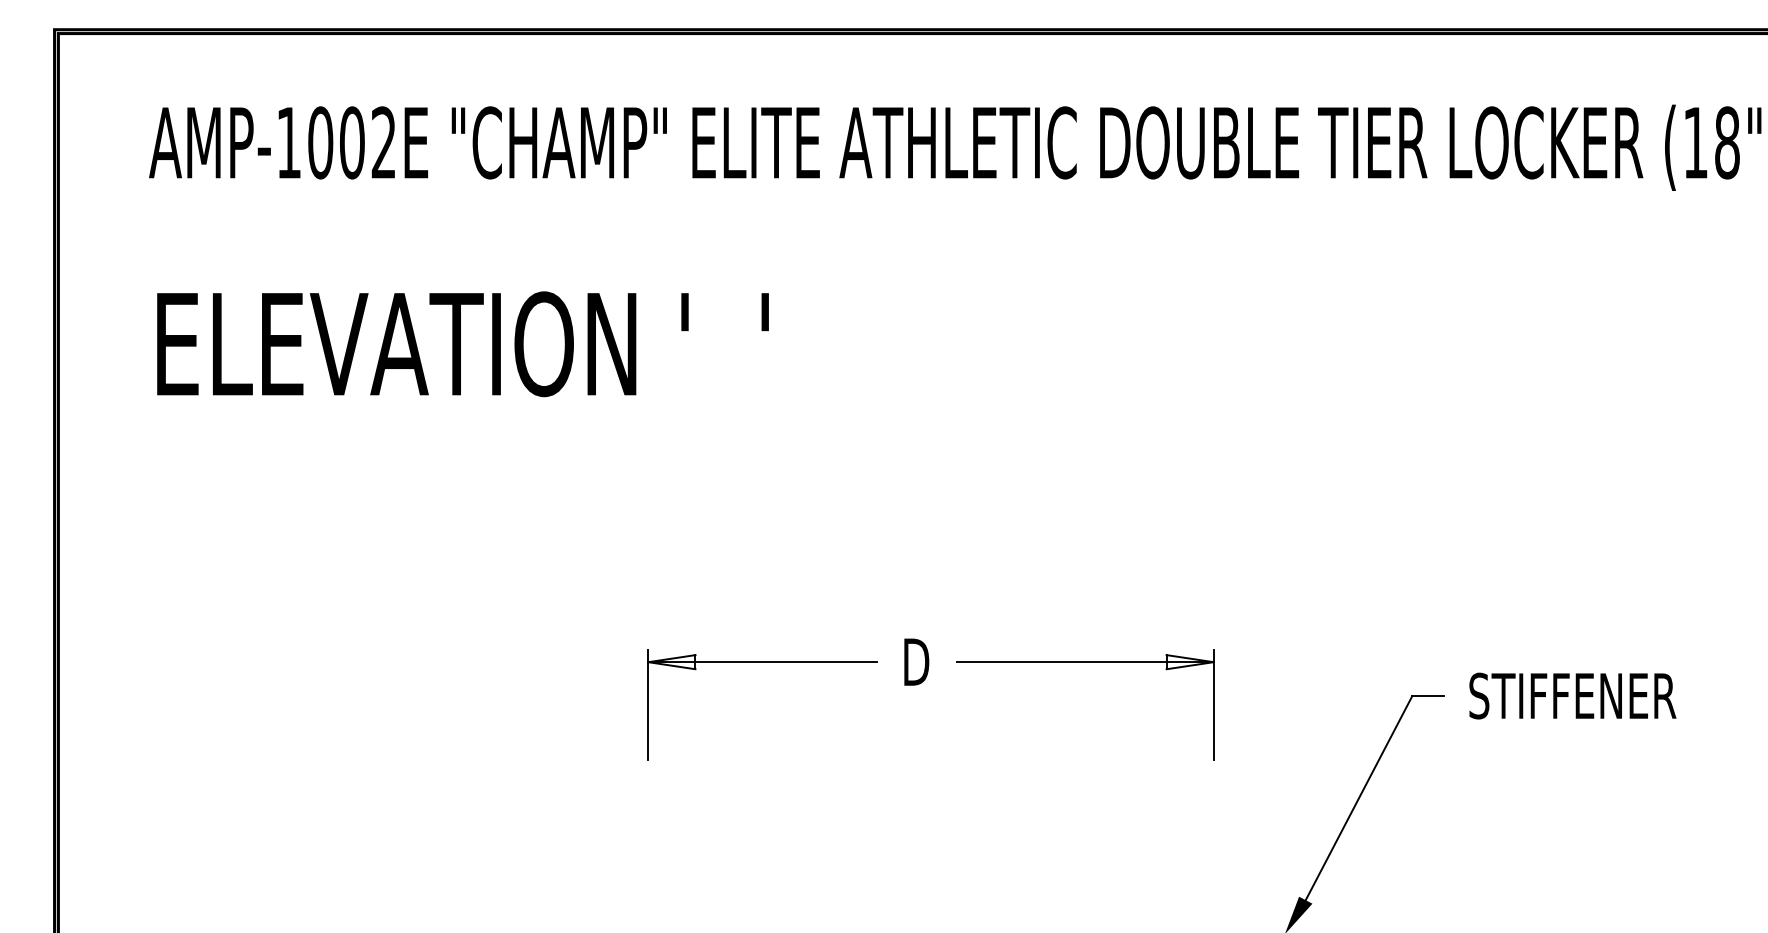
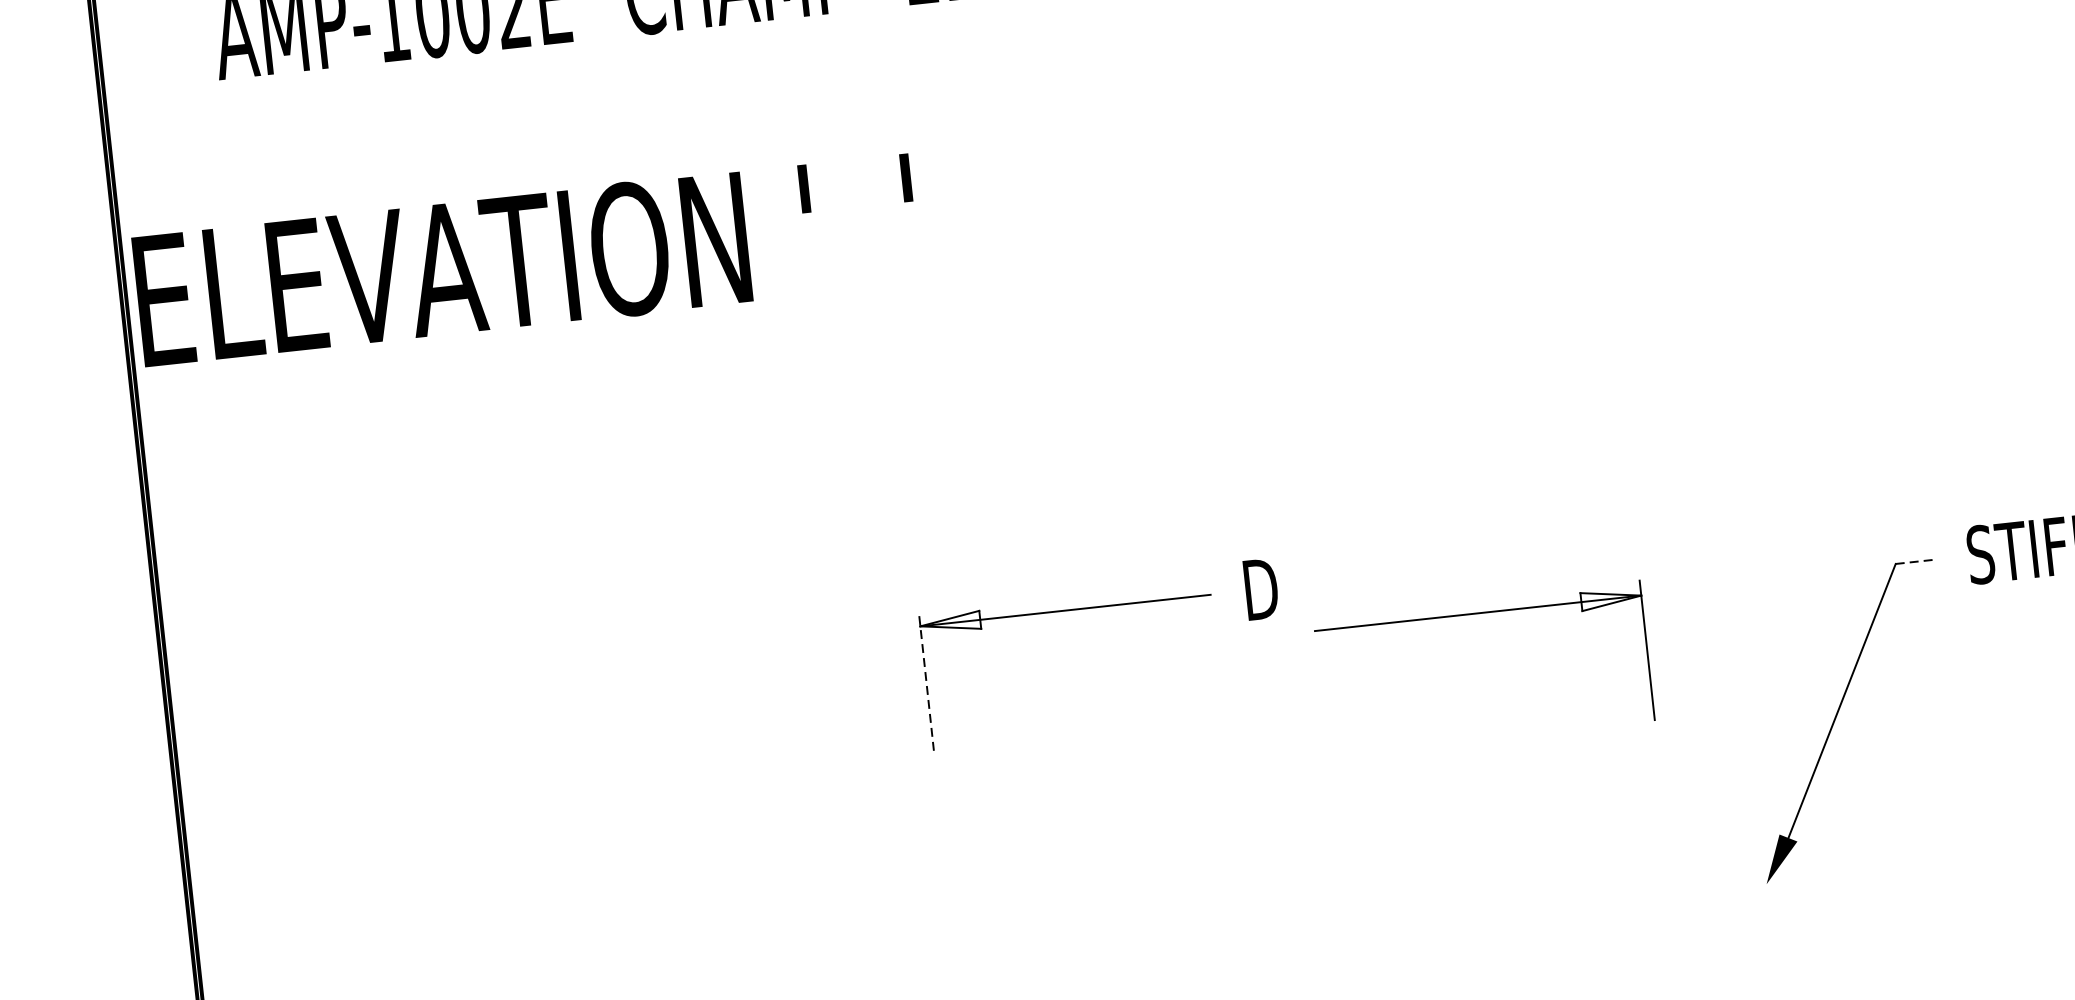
text: (462, 344) -> (526, 260), moved
part: (1085, 662) -> (1478, 613), moved
line: (1428, 696) -> (1916, 562), solid -> dashed
line: (648, 705) -> (926, 681), solid -> dashed

